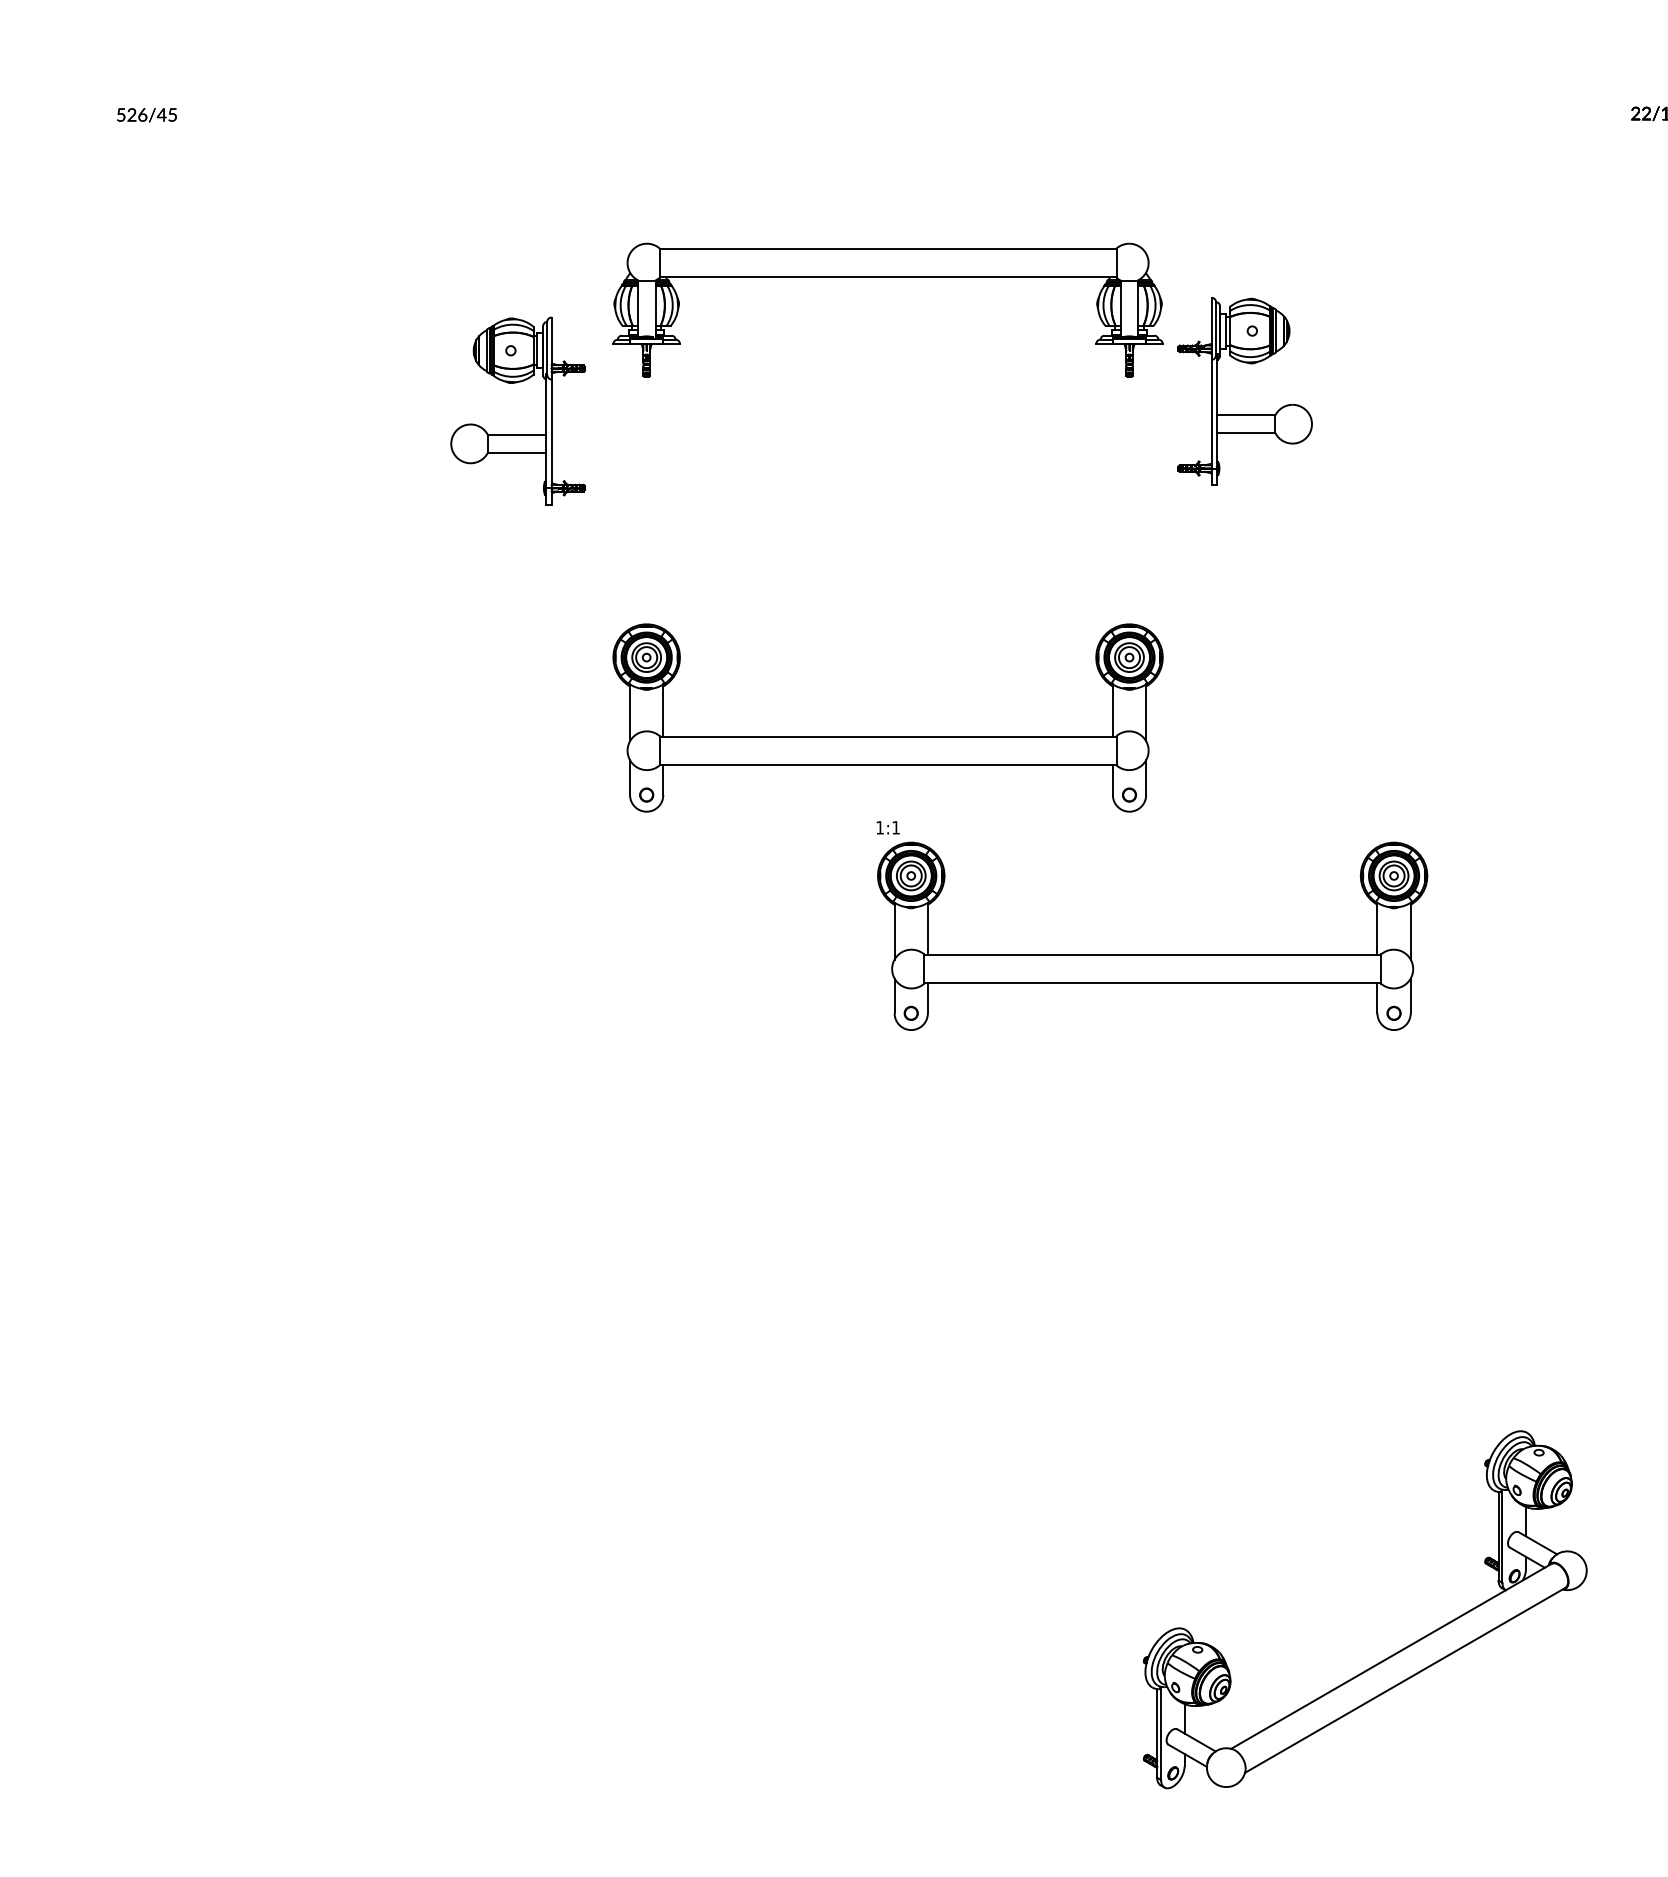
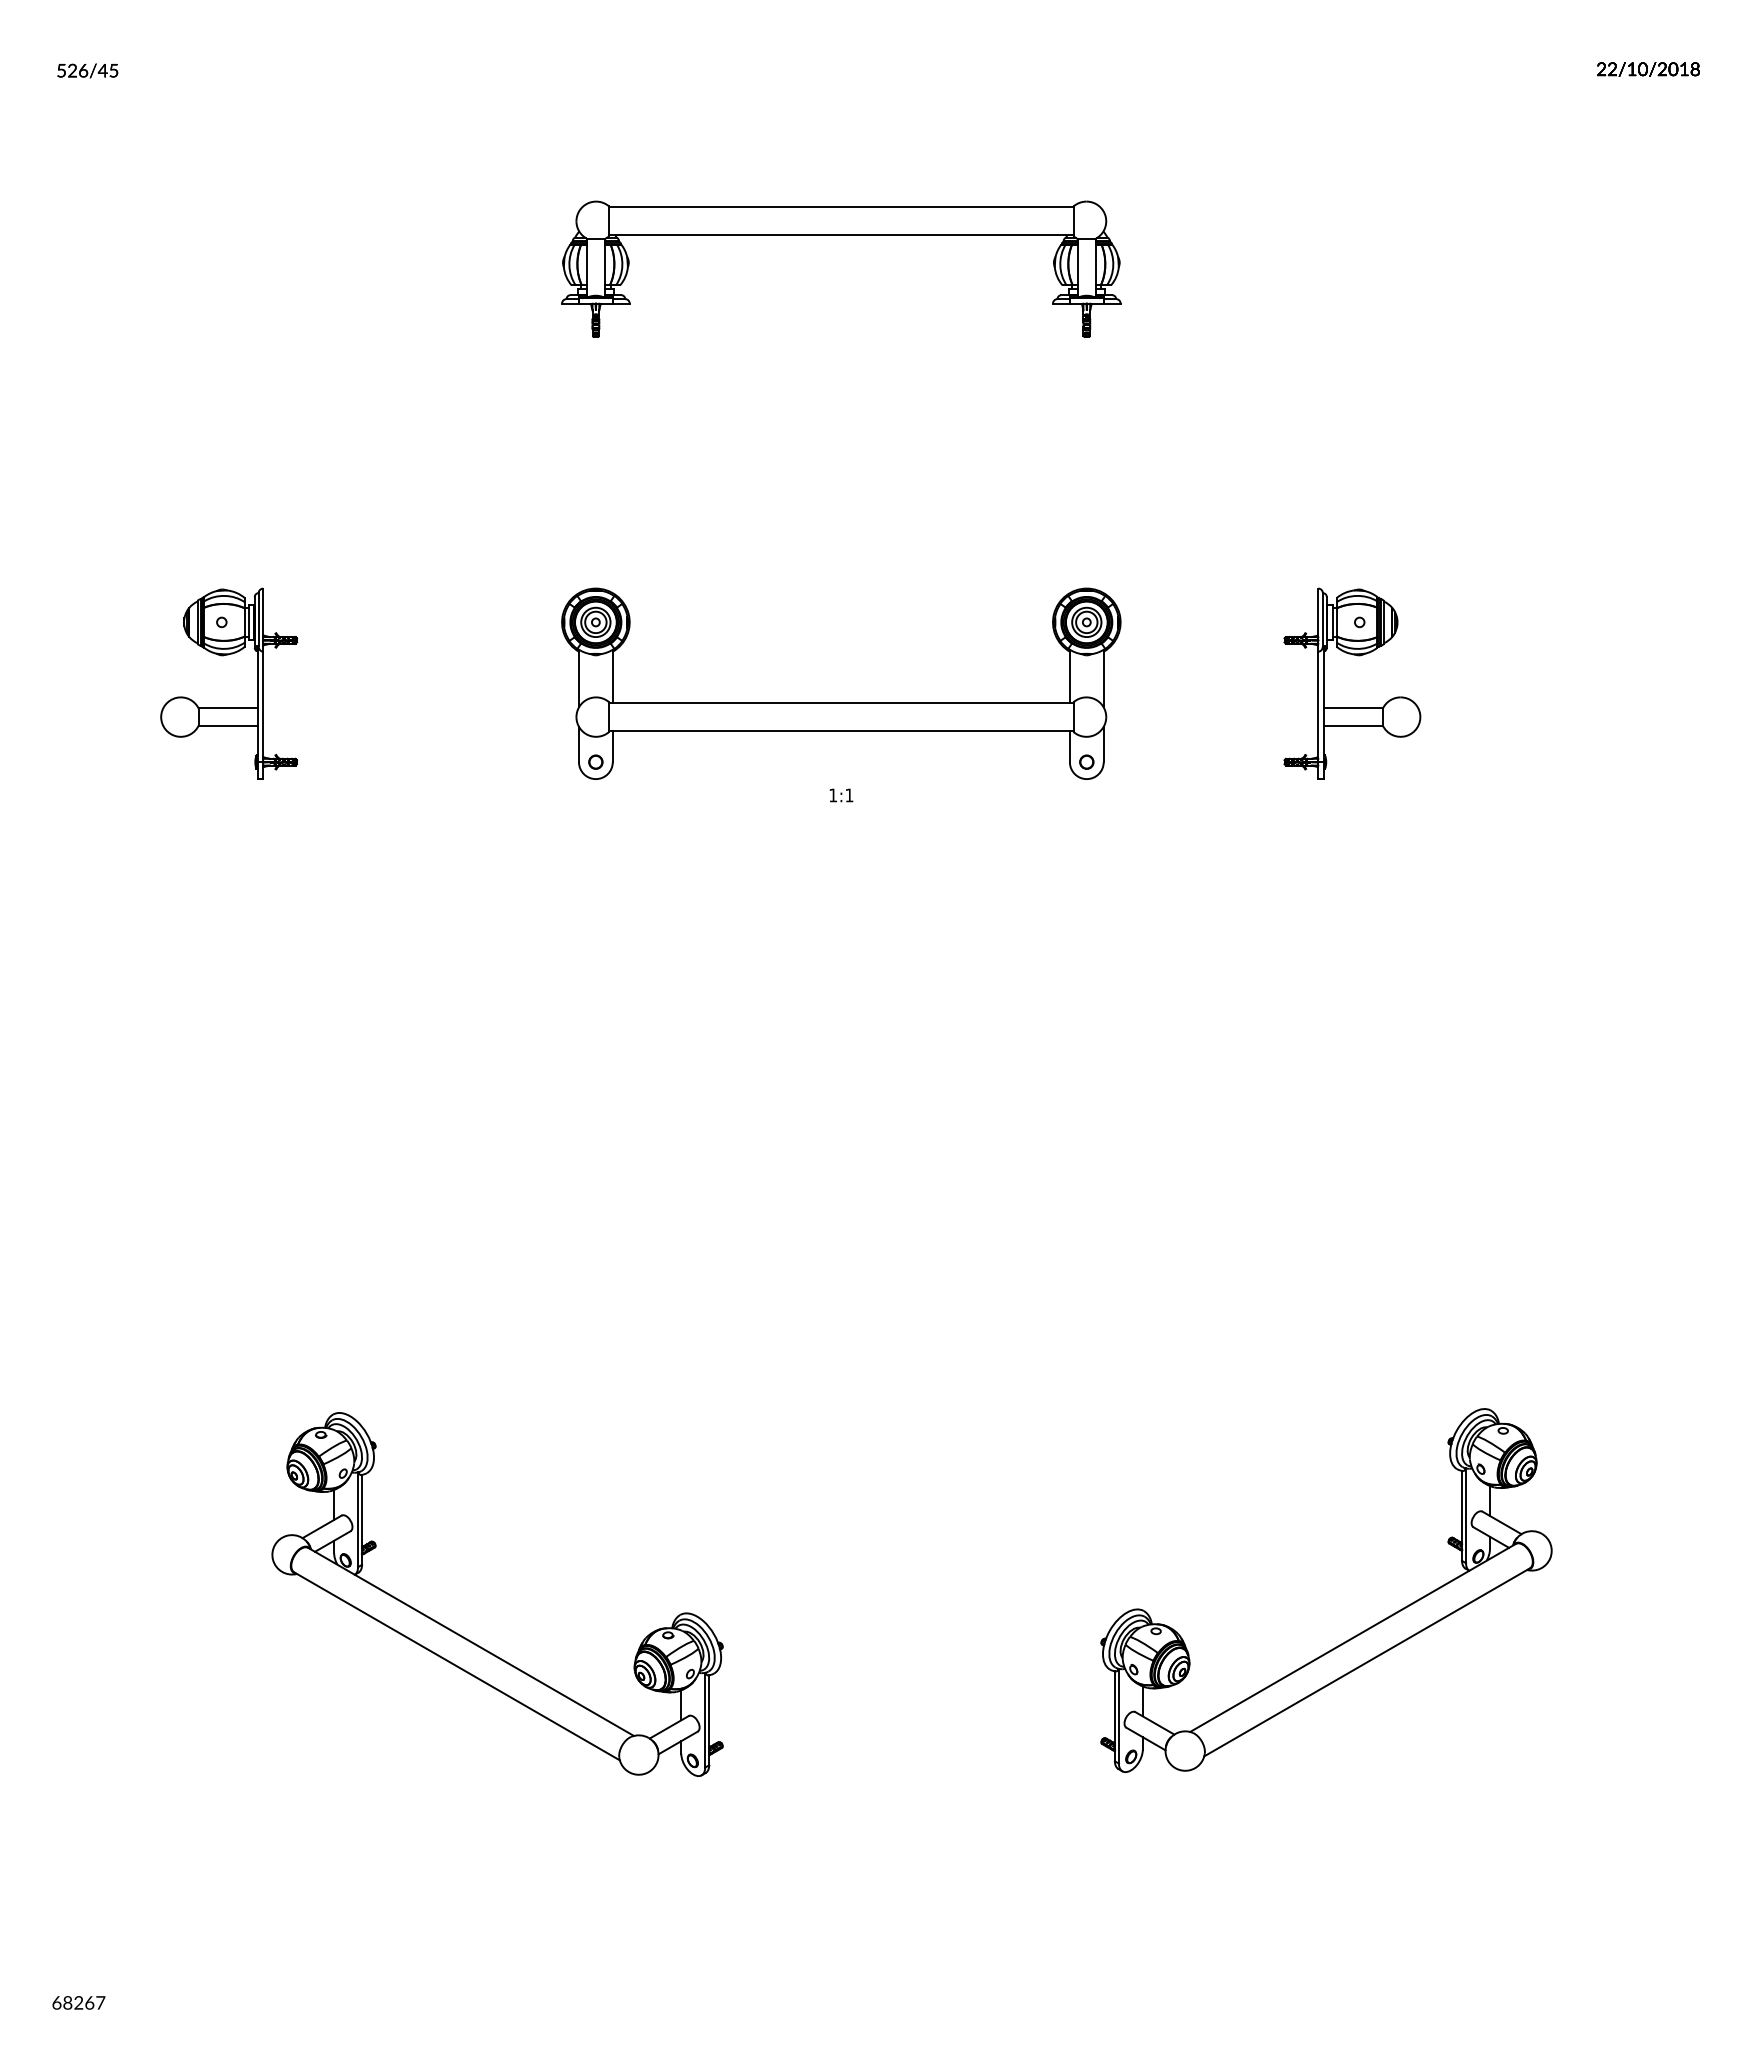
part: (1245, 414) -> (1352, 707), moved
part: (518, 434) -> (229, 707), moved
part: (1152, 954) -> (1110, 924), removed
part: (522, 1657) -> (469, 1639), added

